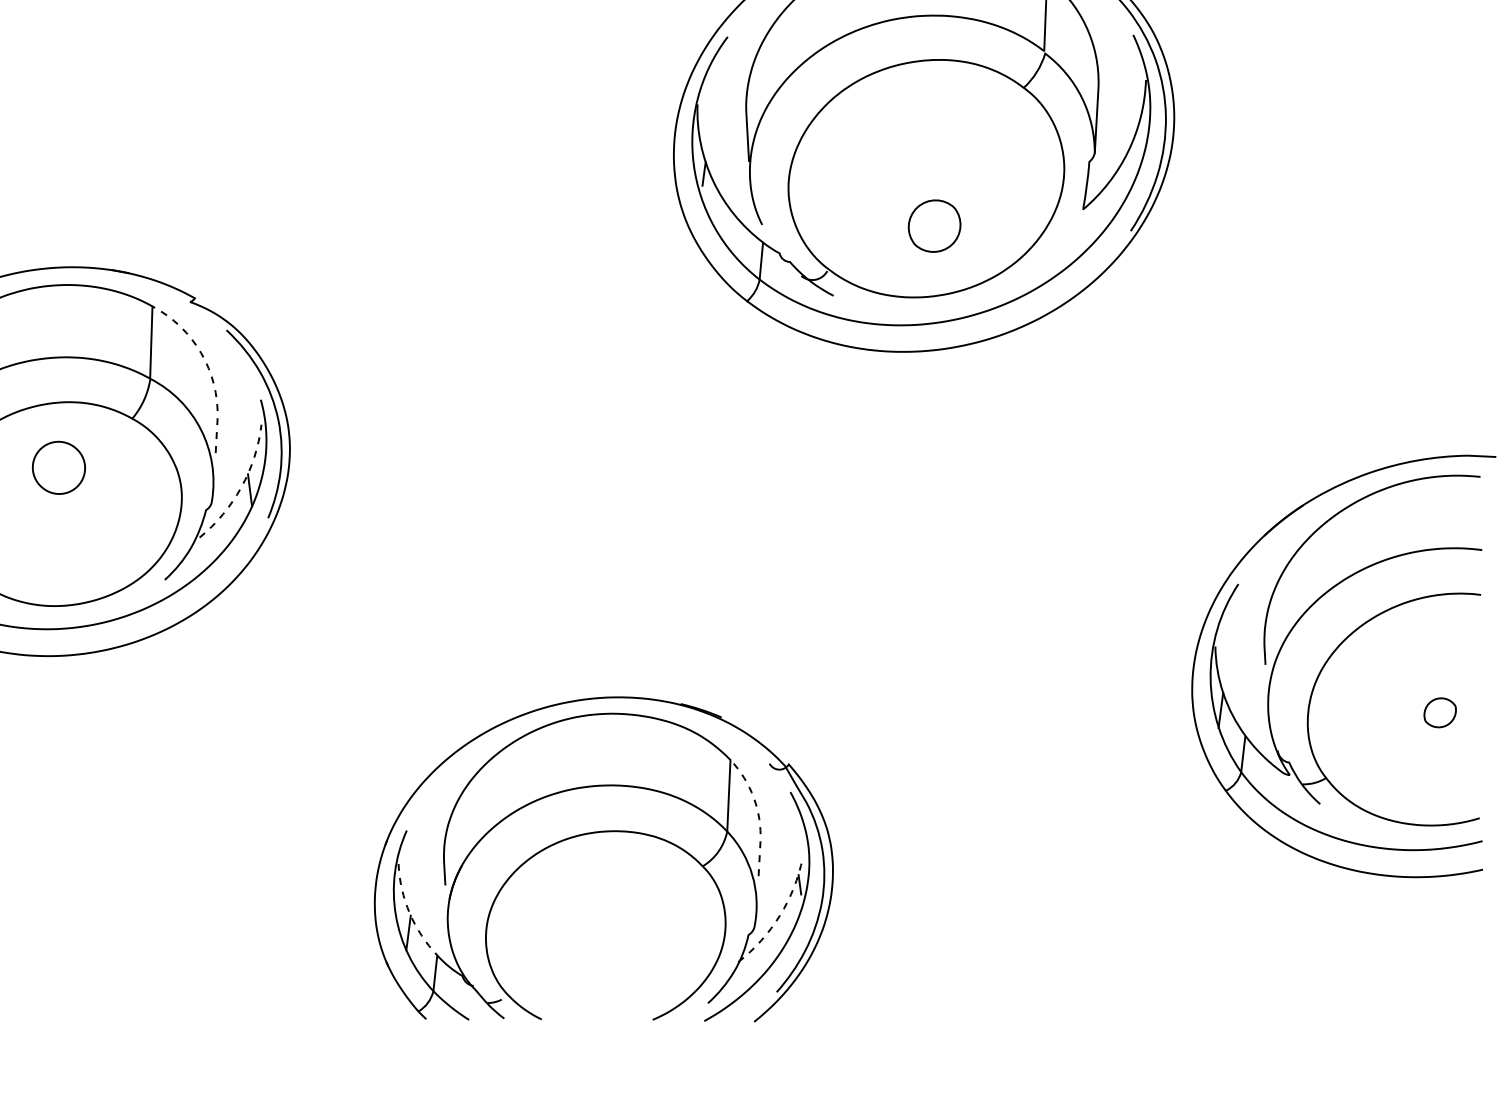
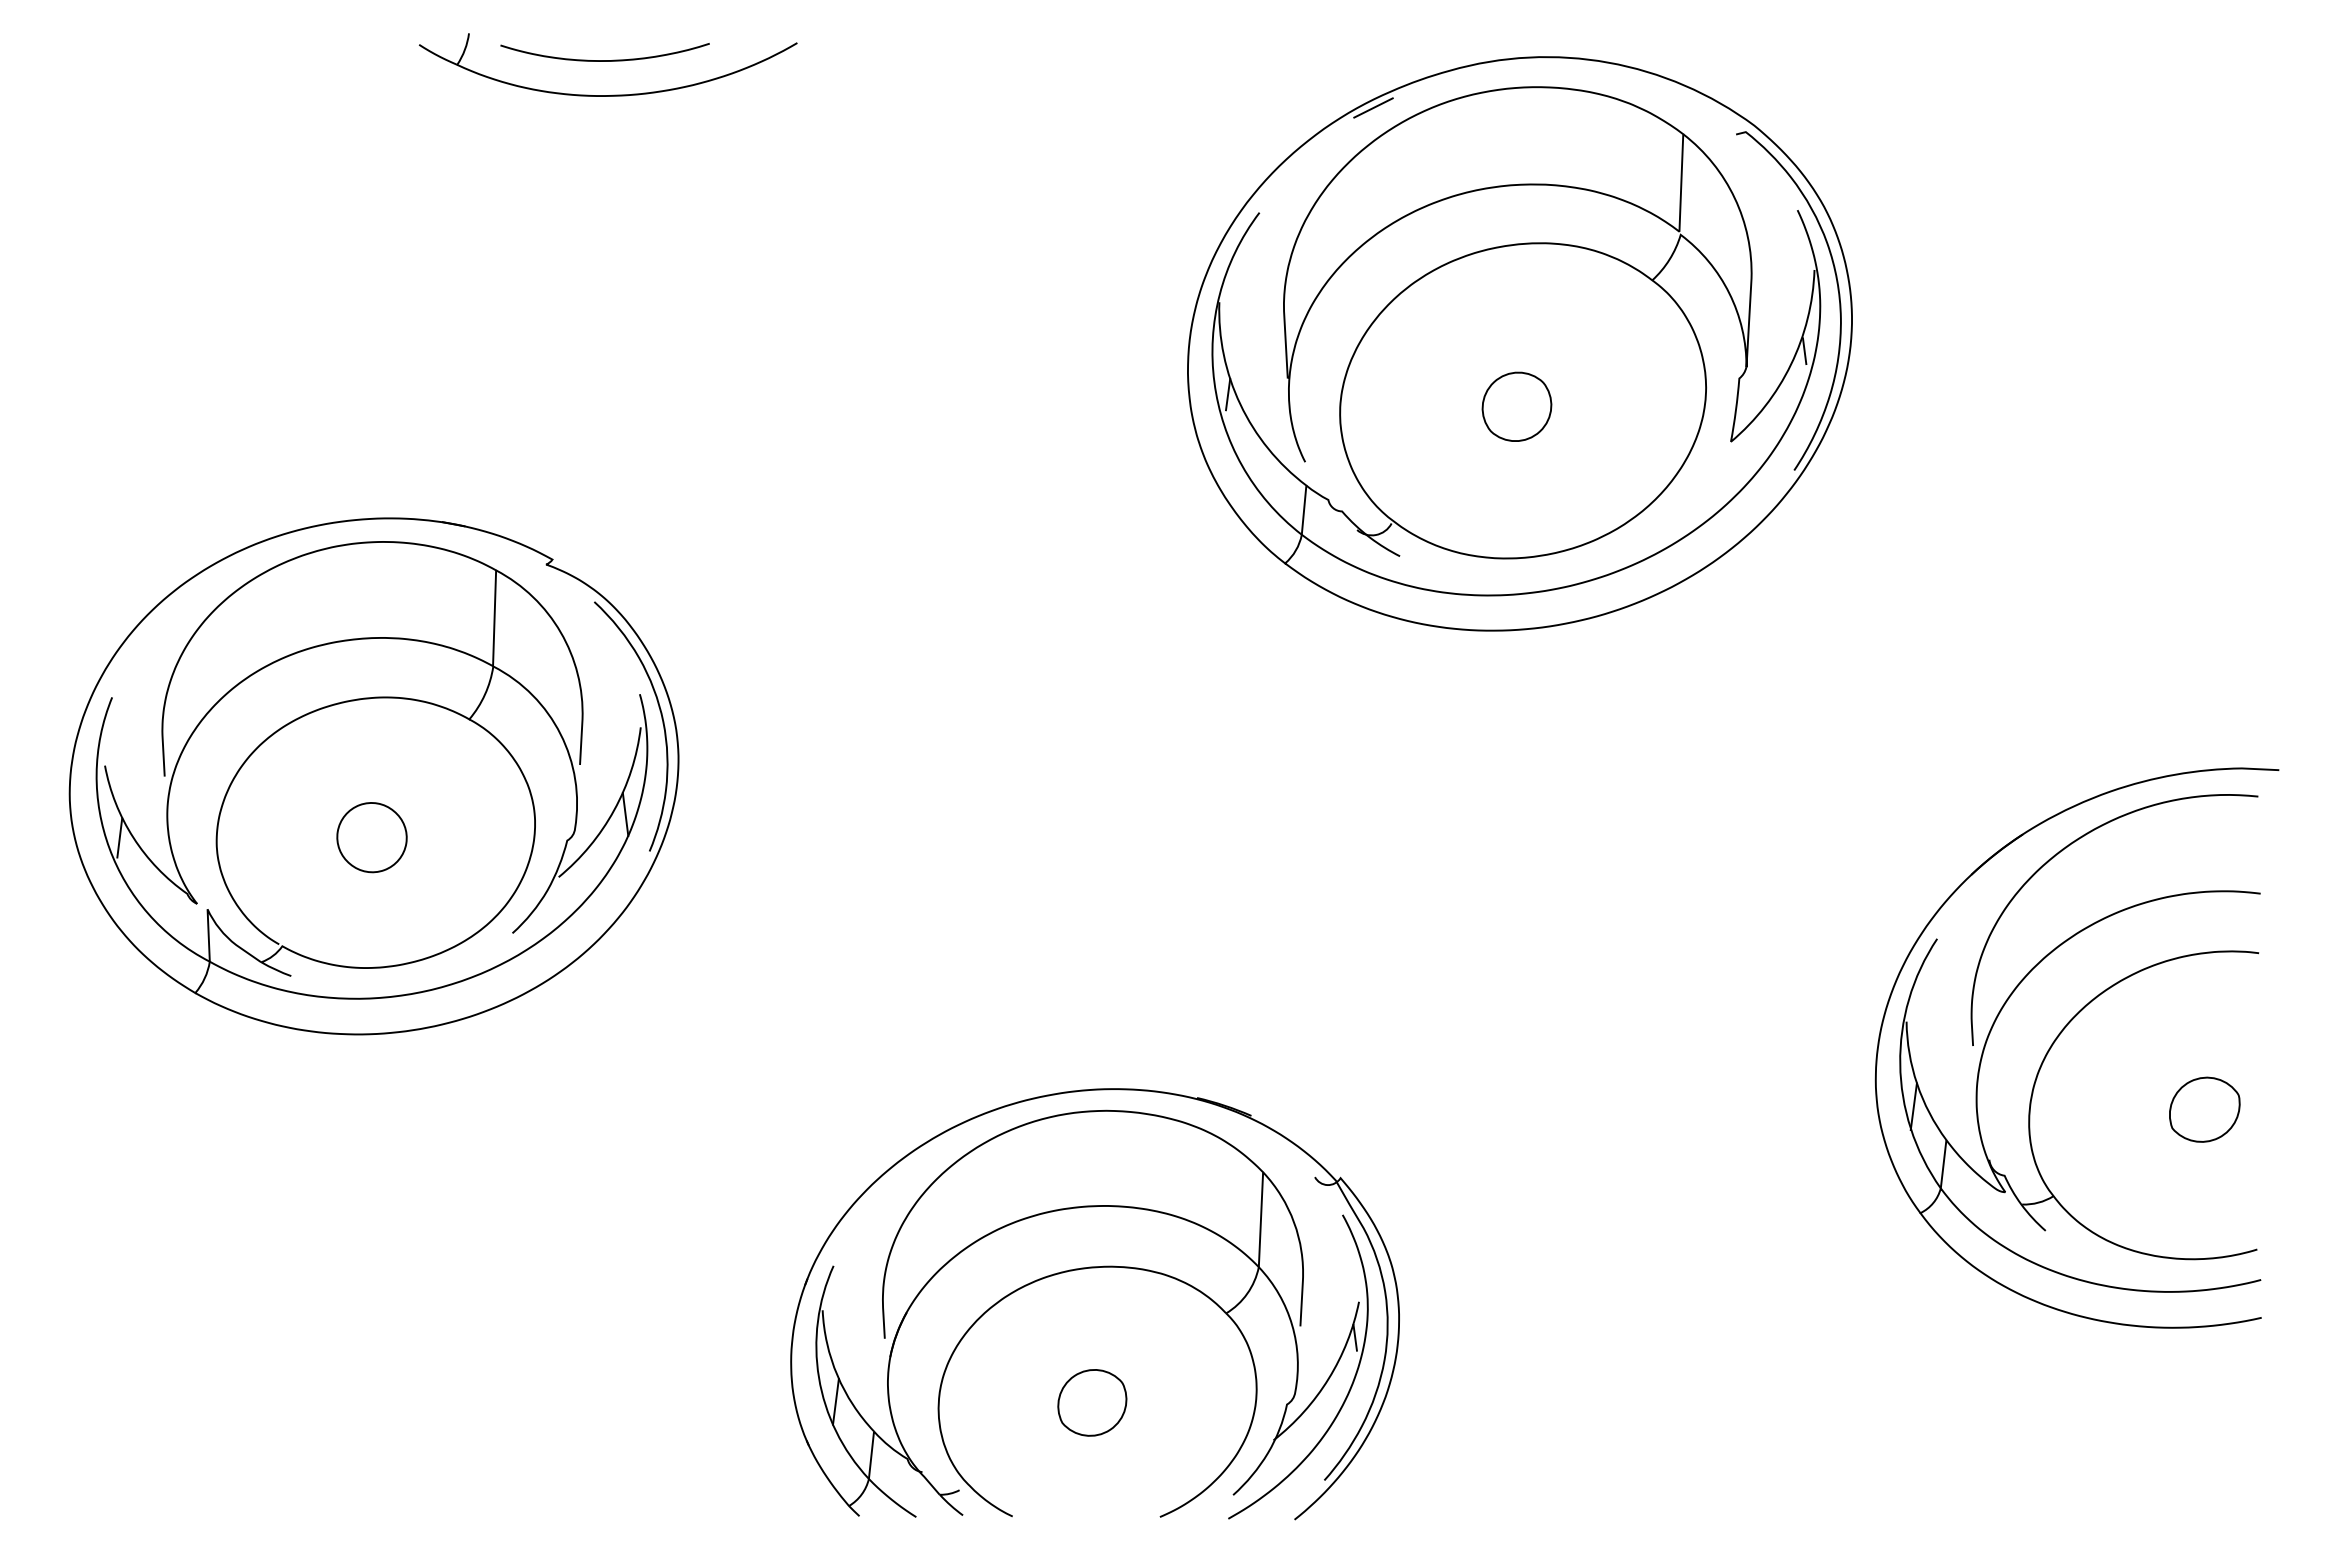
line: (1138, 141) -> (1804, 351), added
part: (934, 225) -> (1516, 406), moved
line: (207, 366) -> (569, 650), dashed -> solid
part: (58, 467) -> (371, 837), moved
arc: (241, 487) -> (614, 810), dashed -> solid
part: (1439, 712) -> (2204, 1109), size x1.67
line: (757, 812) -> (1299, 1241), dashed -> solid
arc: (409, 913) -> (837, 1375), dashed -> solid
arc: (779, 915) -> (1328, 1378), dashed -> solid
part: (601, 933) -> (1092, 1402), added

